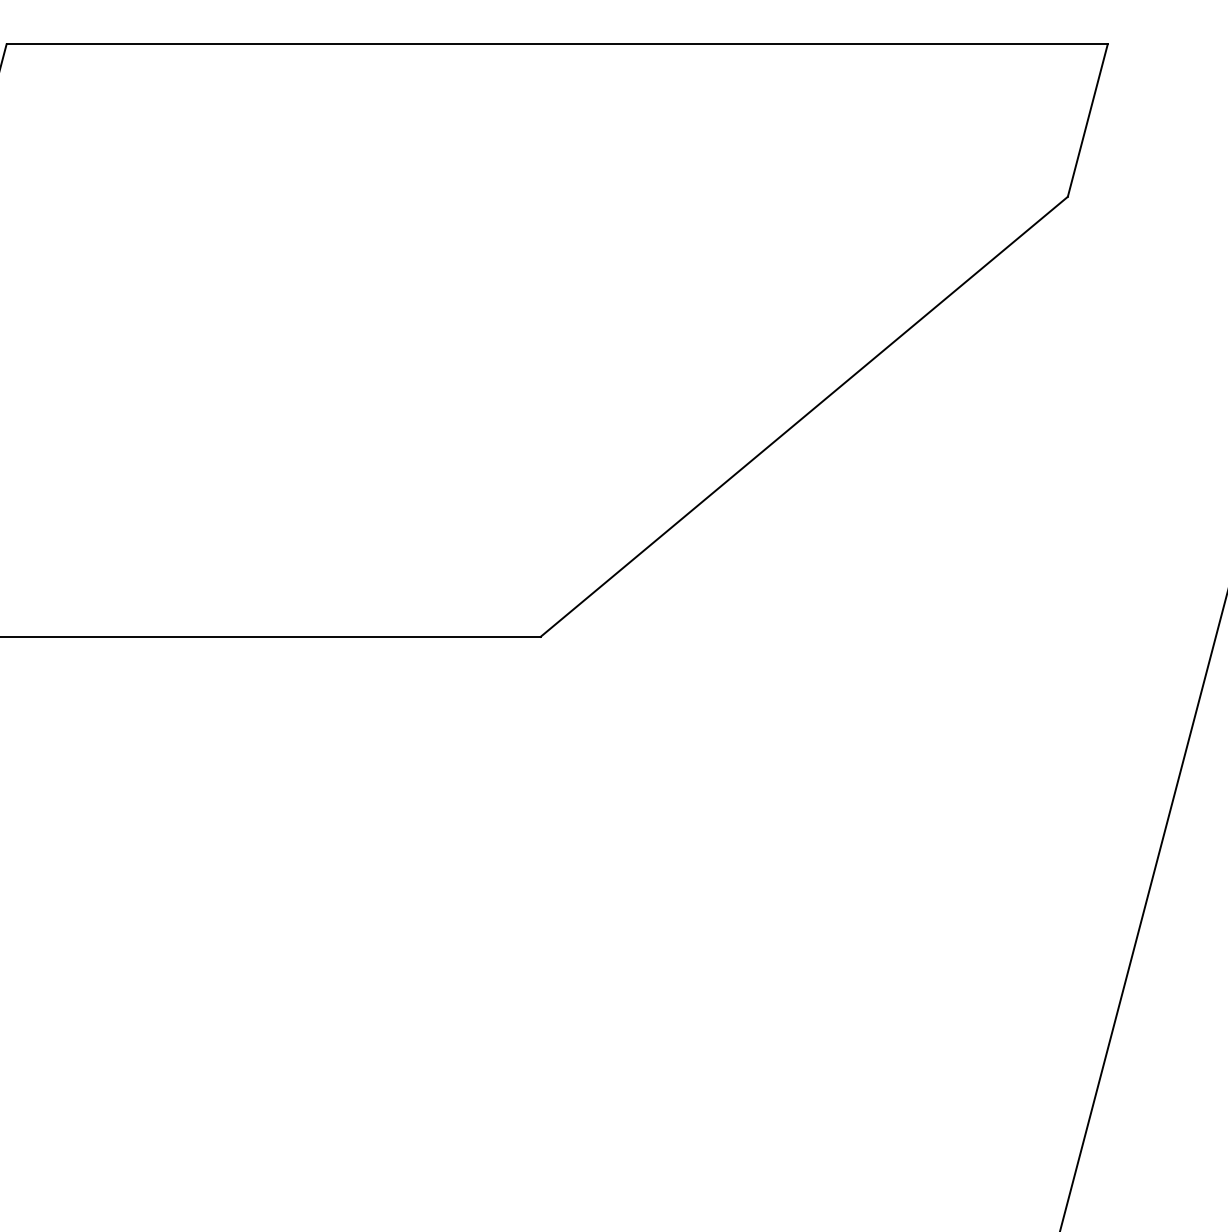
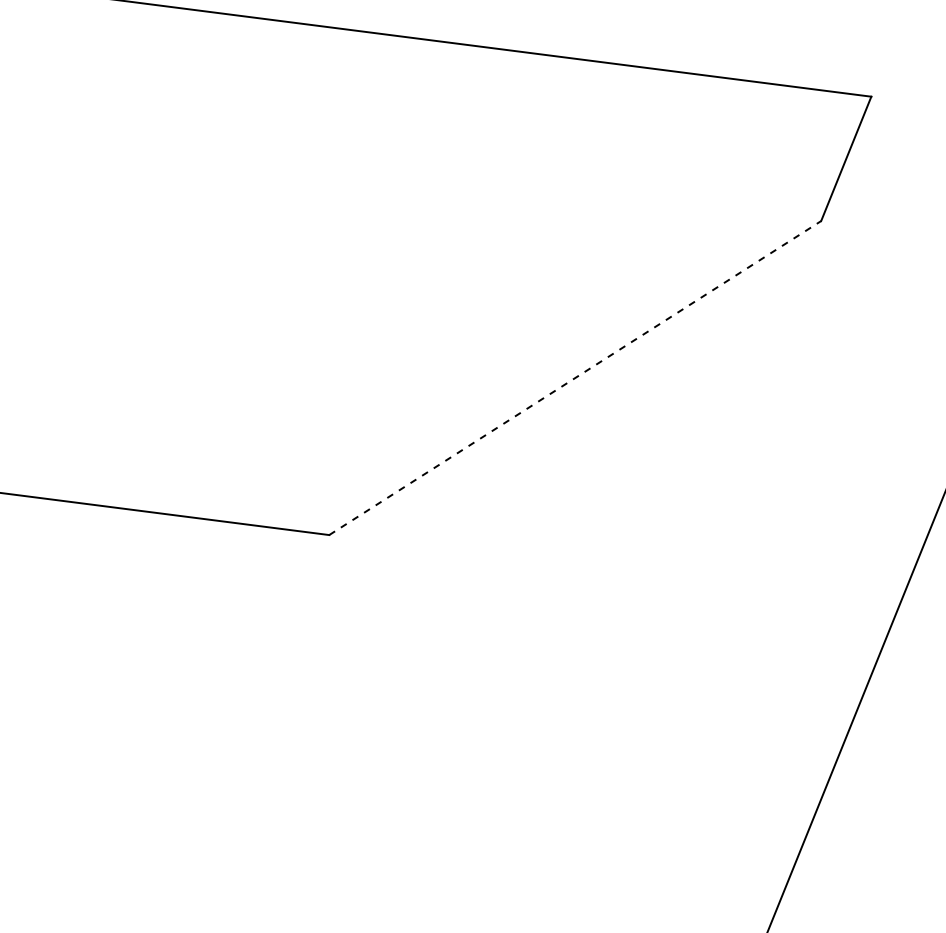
line: (804, 416) -> (575, 377), solid -> dashed

